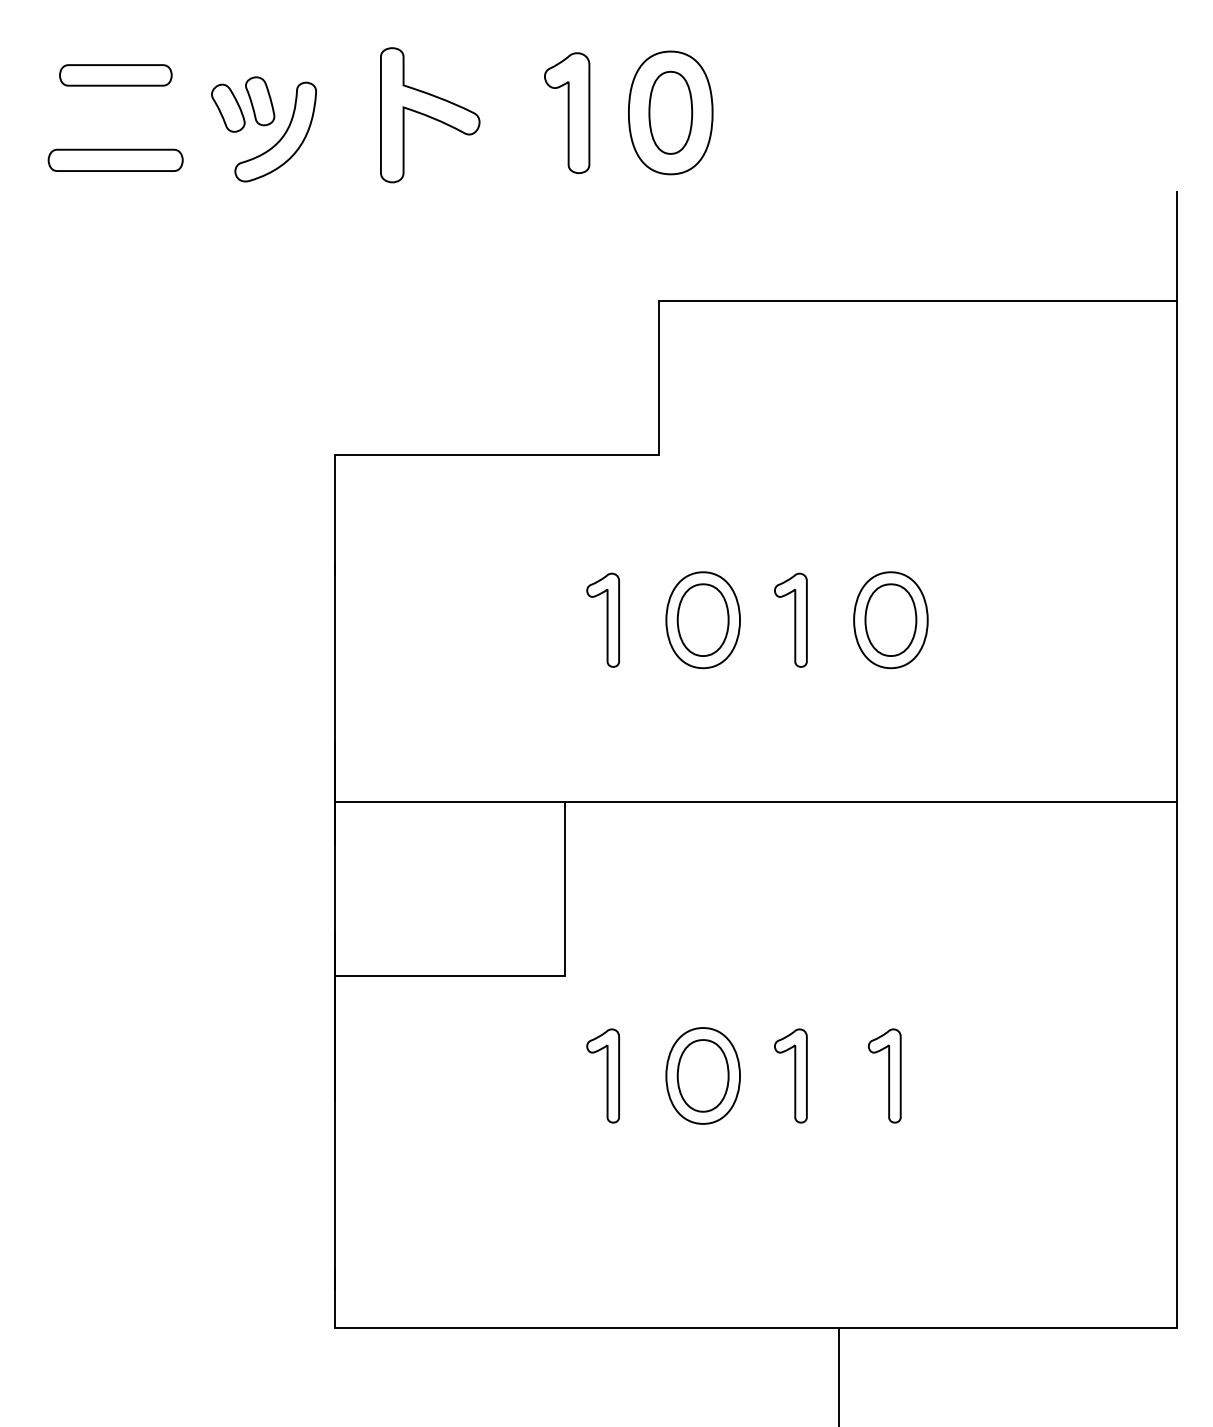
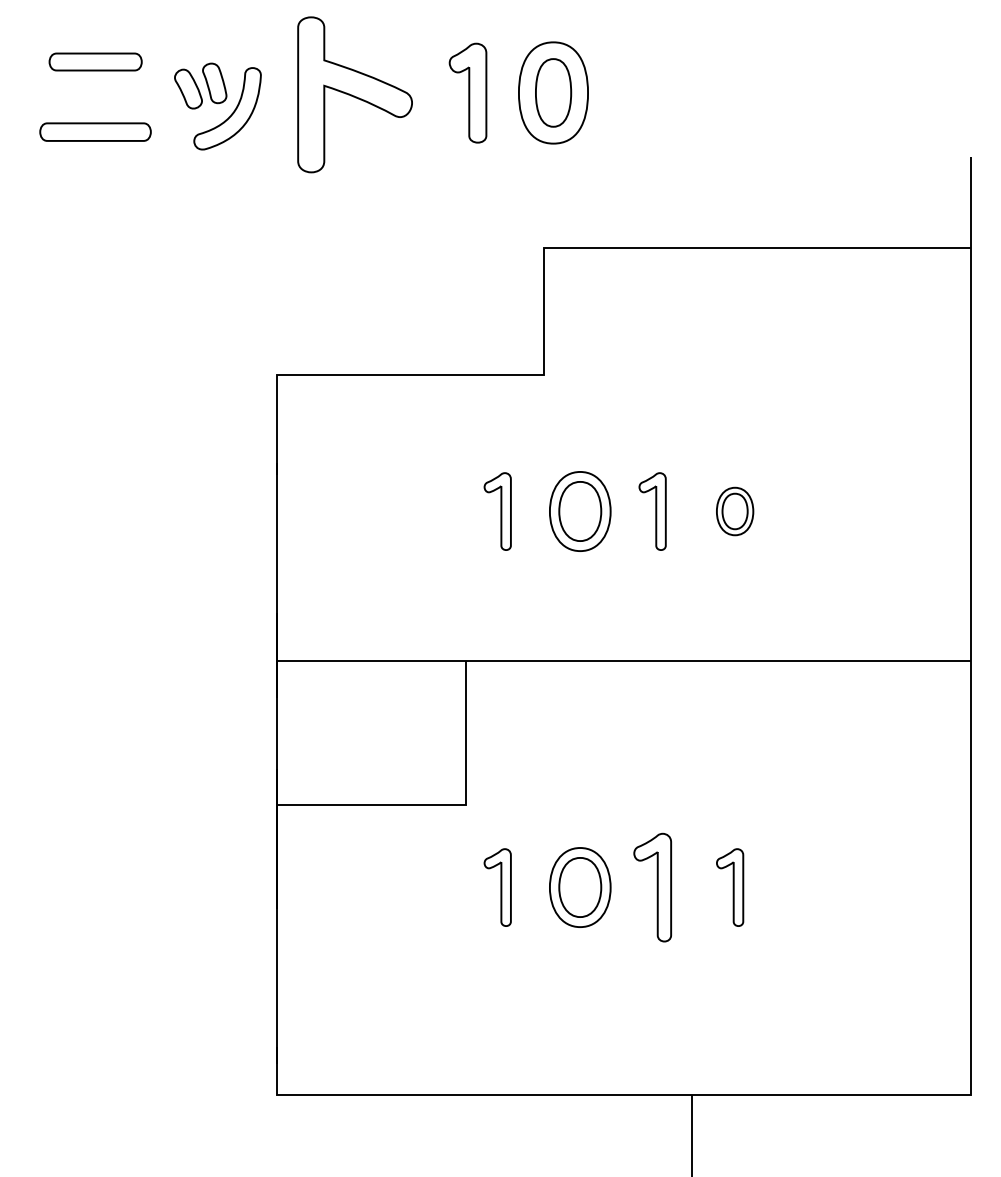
part: (429, 114) -> (354, 94), size x1.4
part: (890, 620) -> (734, 511), size x0.6
part: (790, 1075) -> (652, 887), size x1.4

